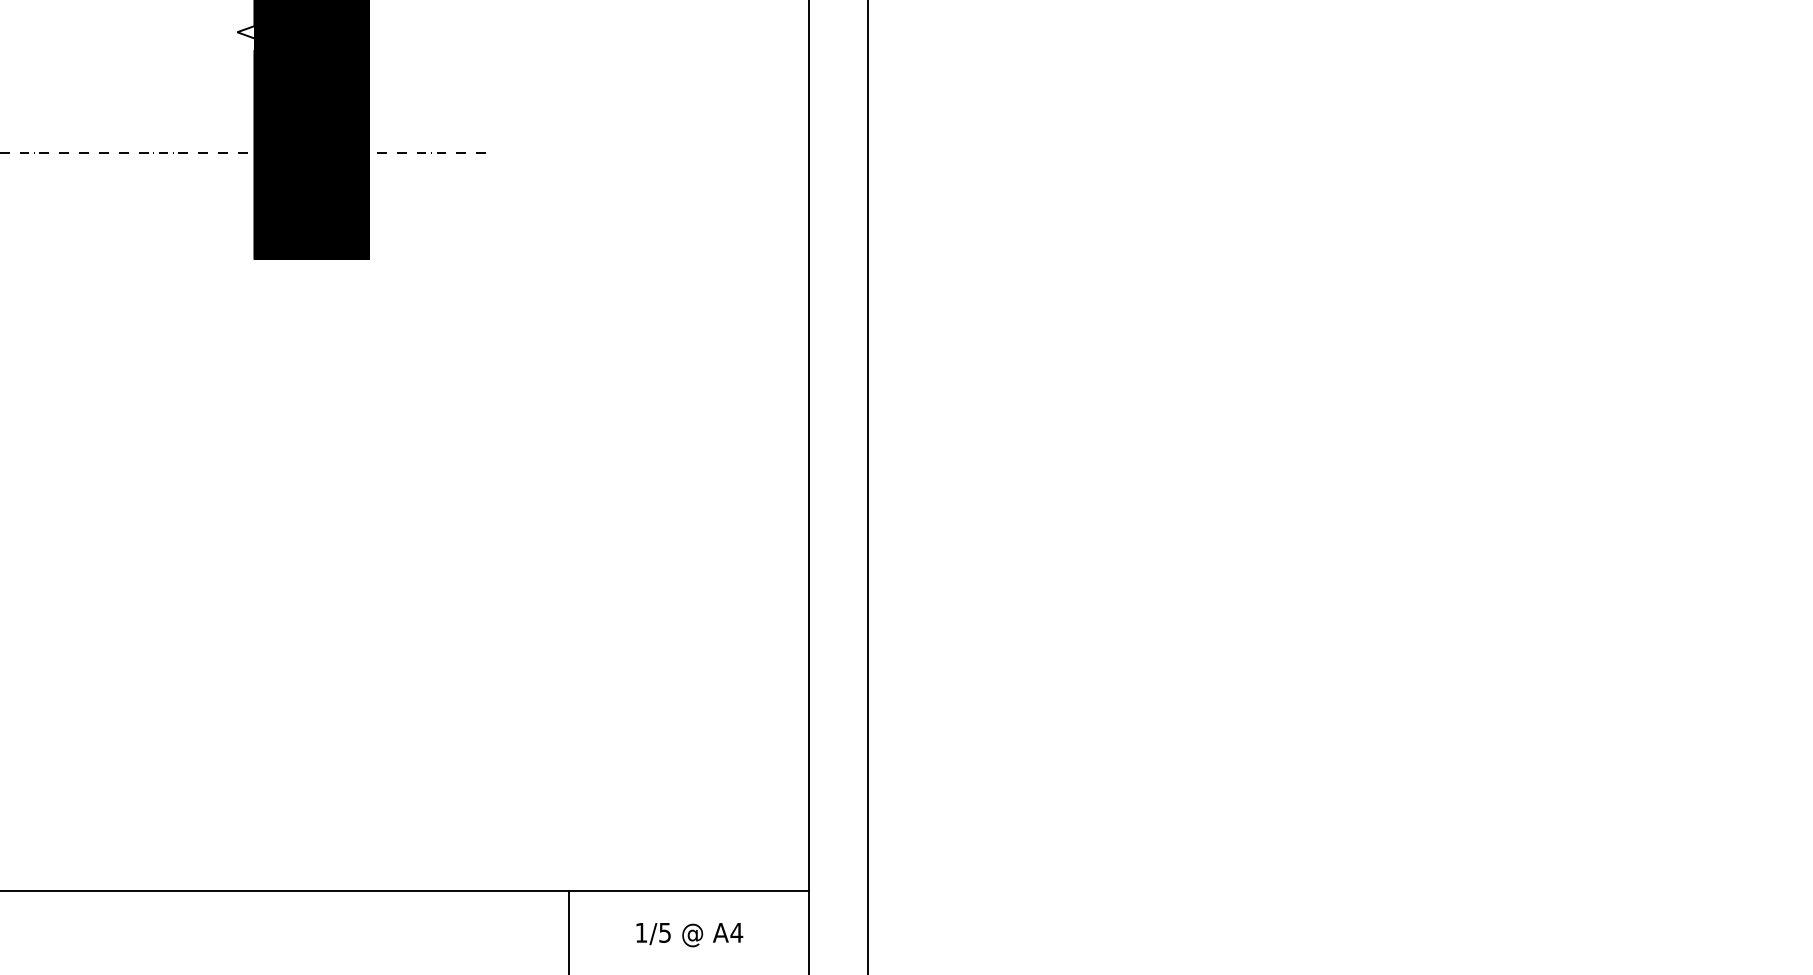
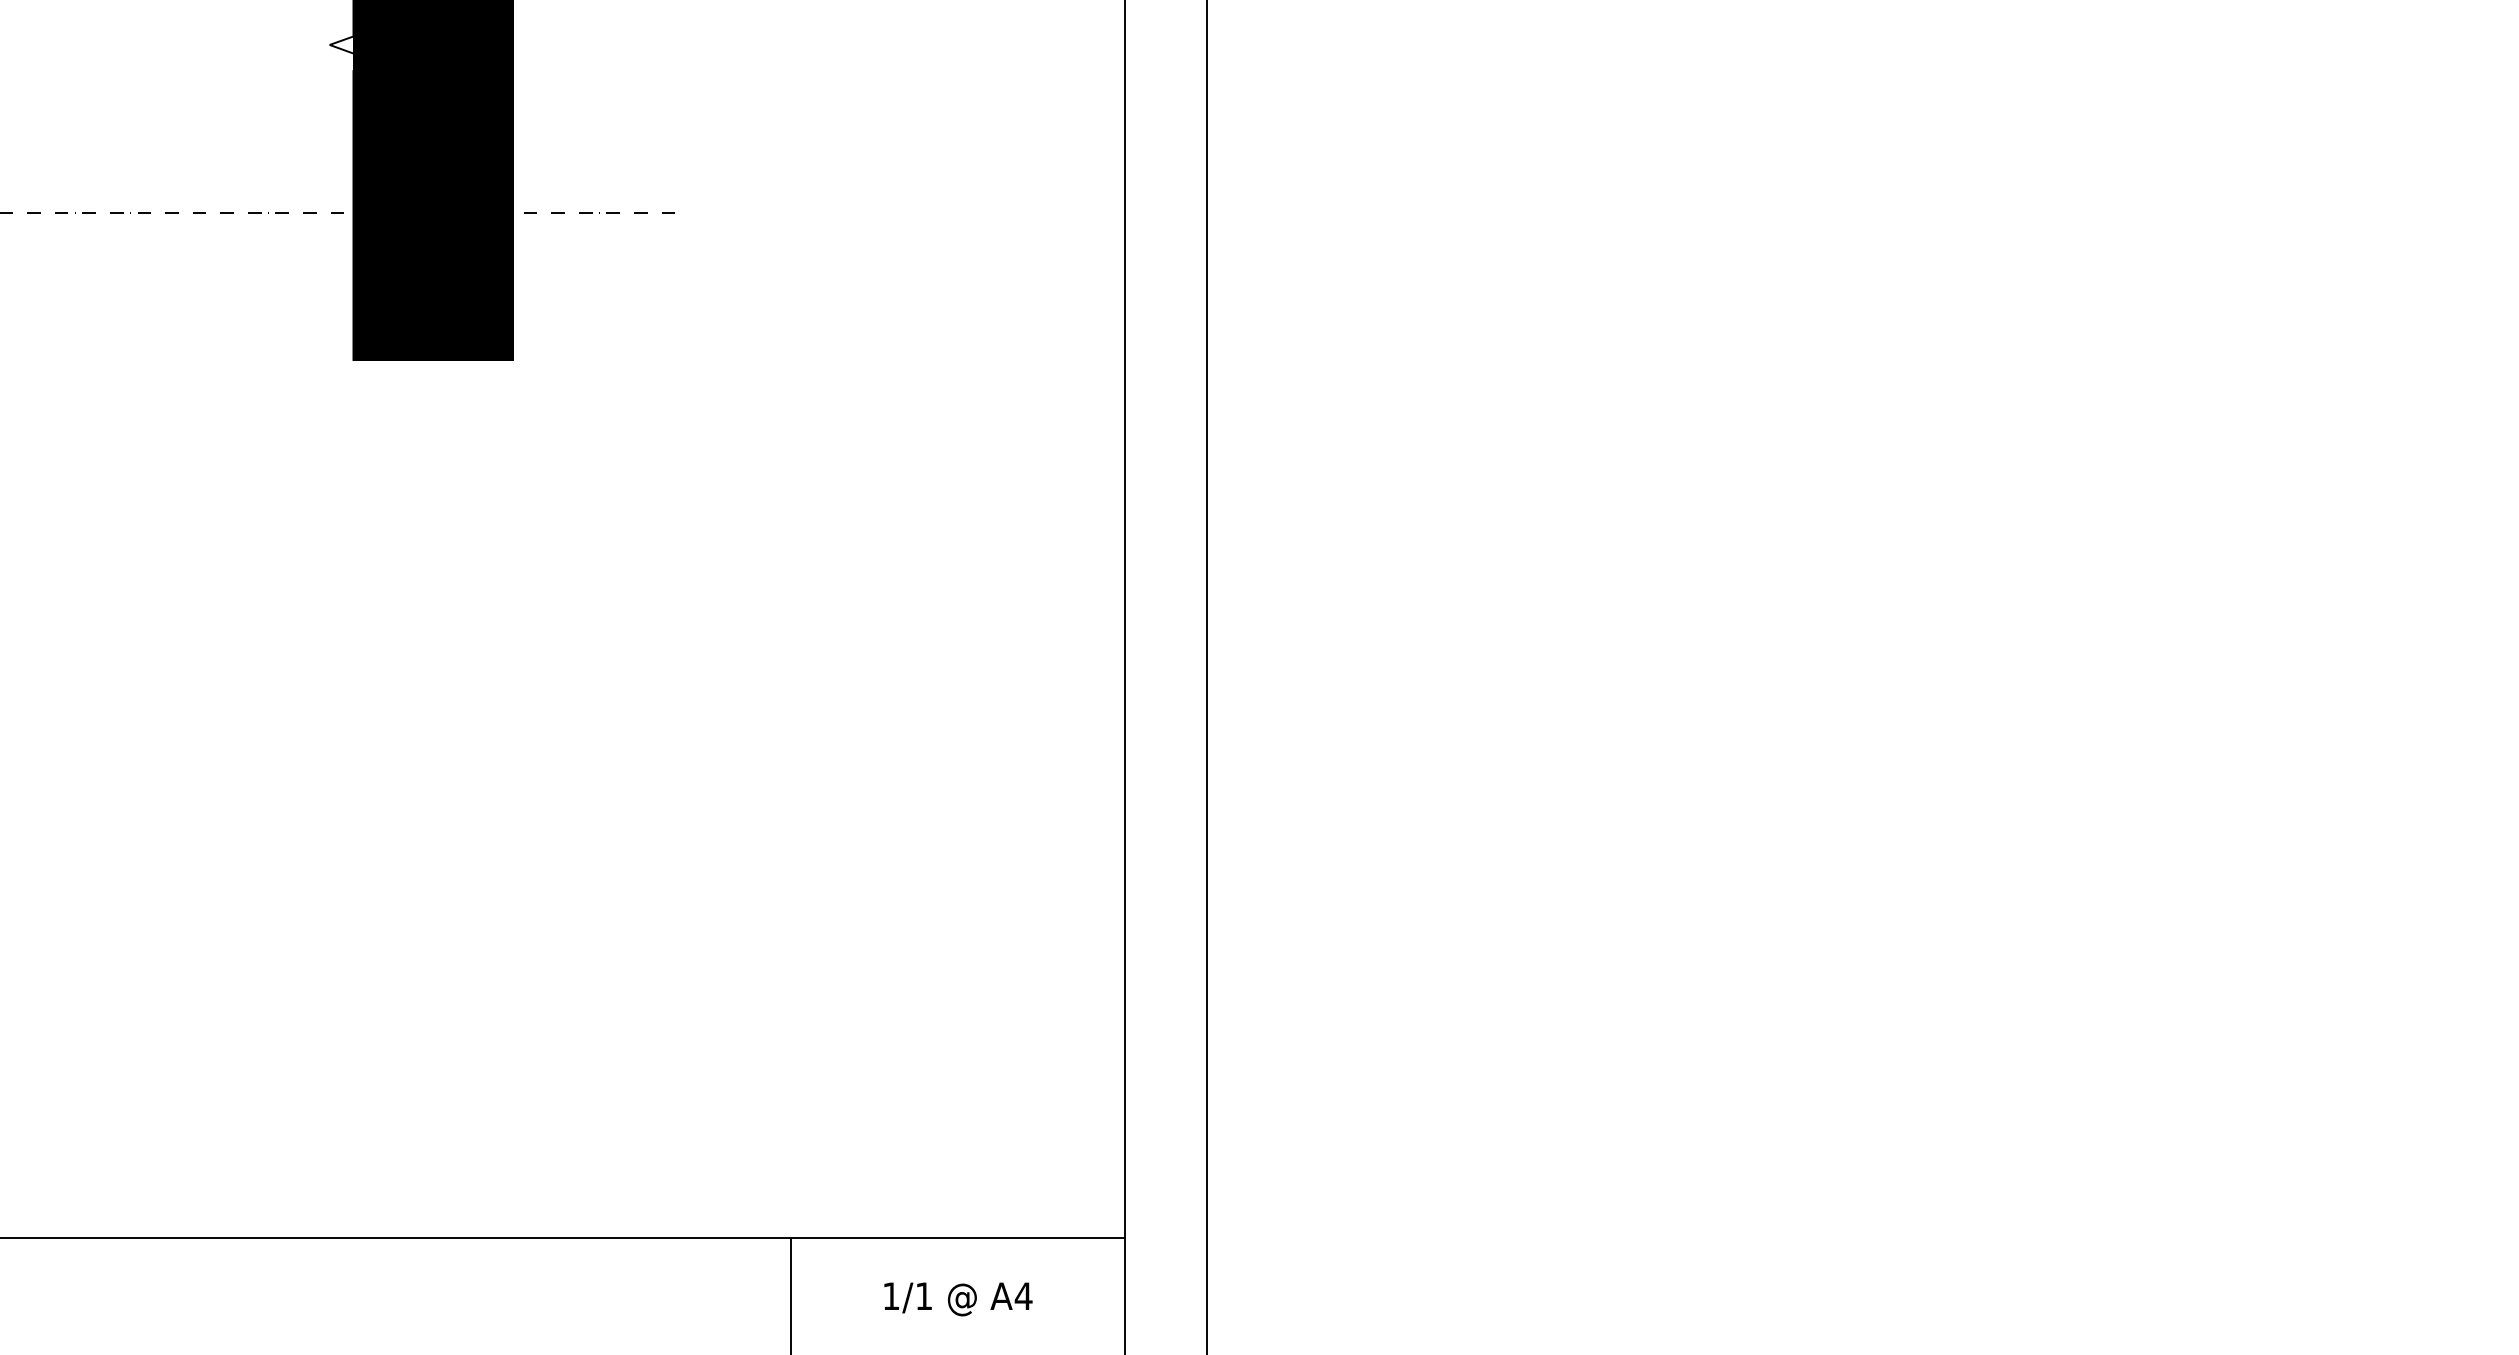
text: (664, 932) -> (923, 1296), 1/5 -> 1/1

